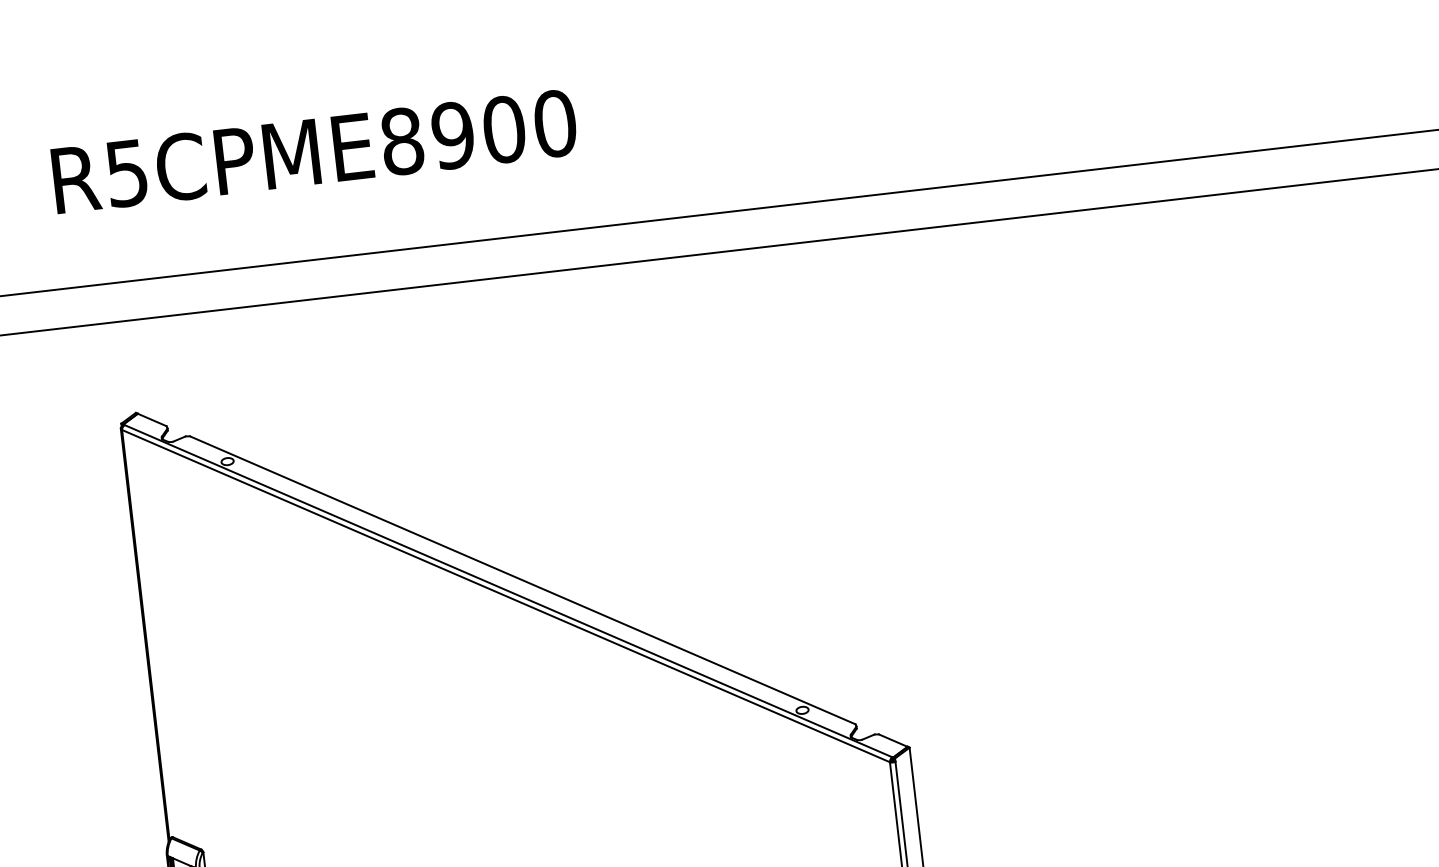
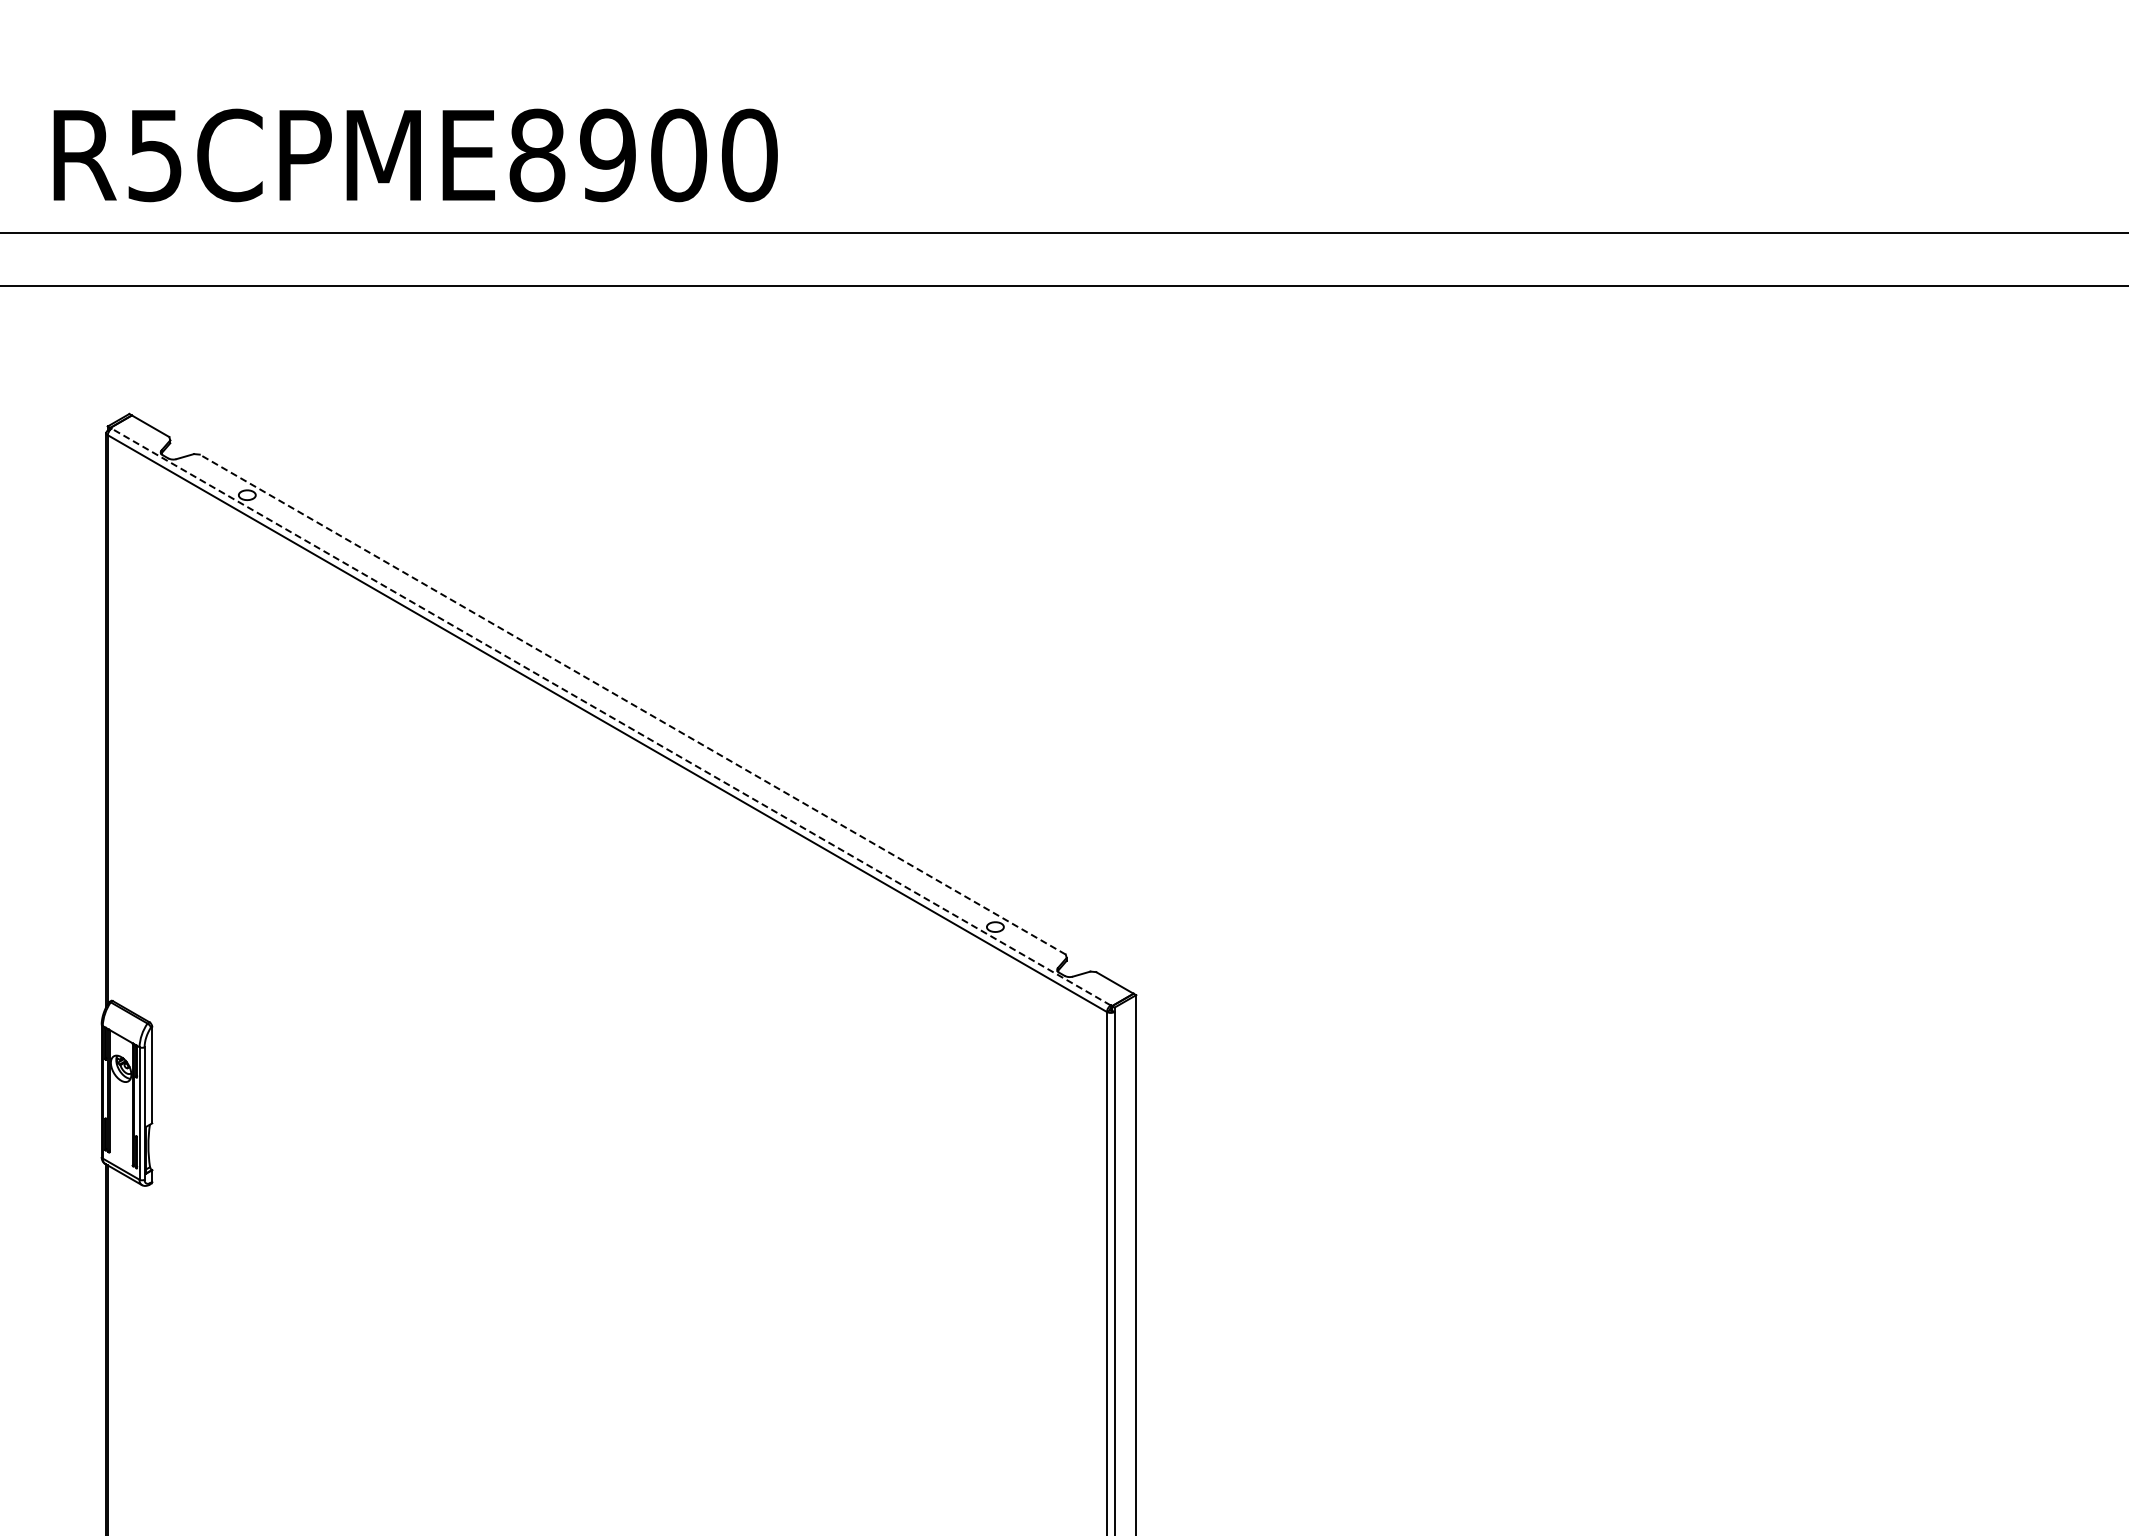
text: (314, 151) -> (415, 155), moved
line: (522, 580) -> (632, 704), solid -> dashed
line: (508, 591) -> (611, 717), solid -> dashed

